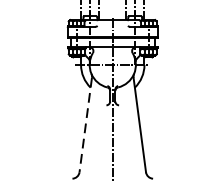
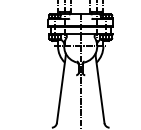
line: (85, 125) -> (61, 89), dashed -> solid

